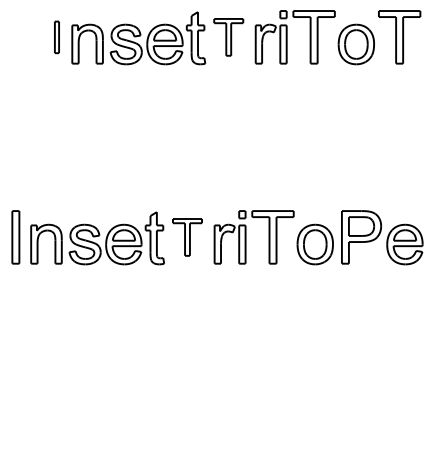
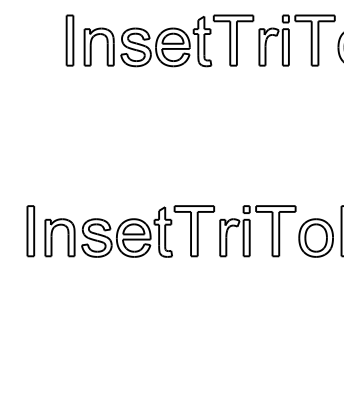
part: (56, 37) -> (69, 40), size x1.67
part: (228, 37) -> (233, 40), size x1.43
part: (187, 237) -> (194, 231), size x1.43

